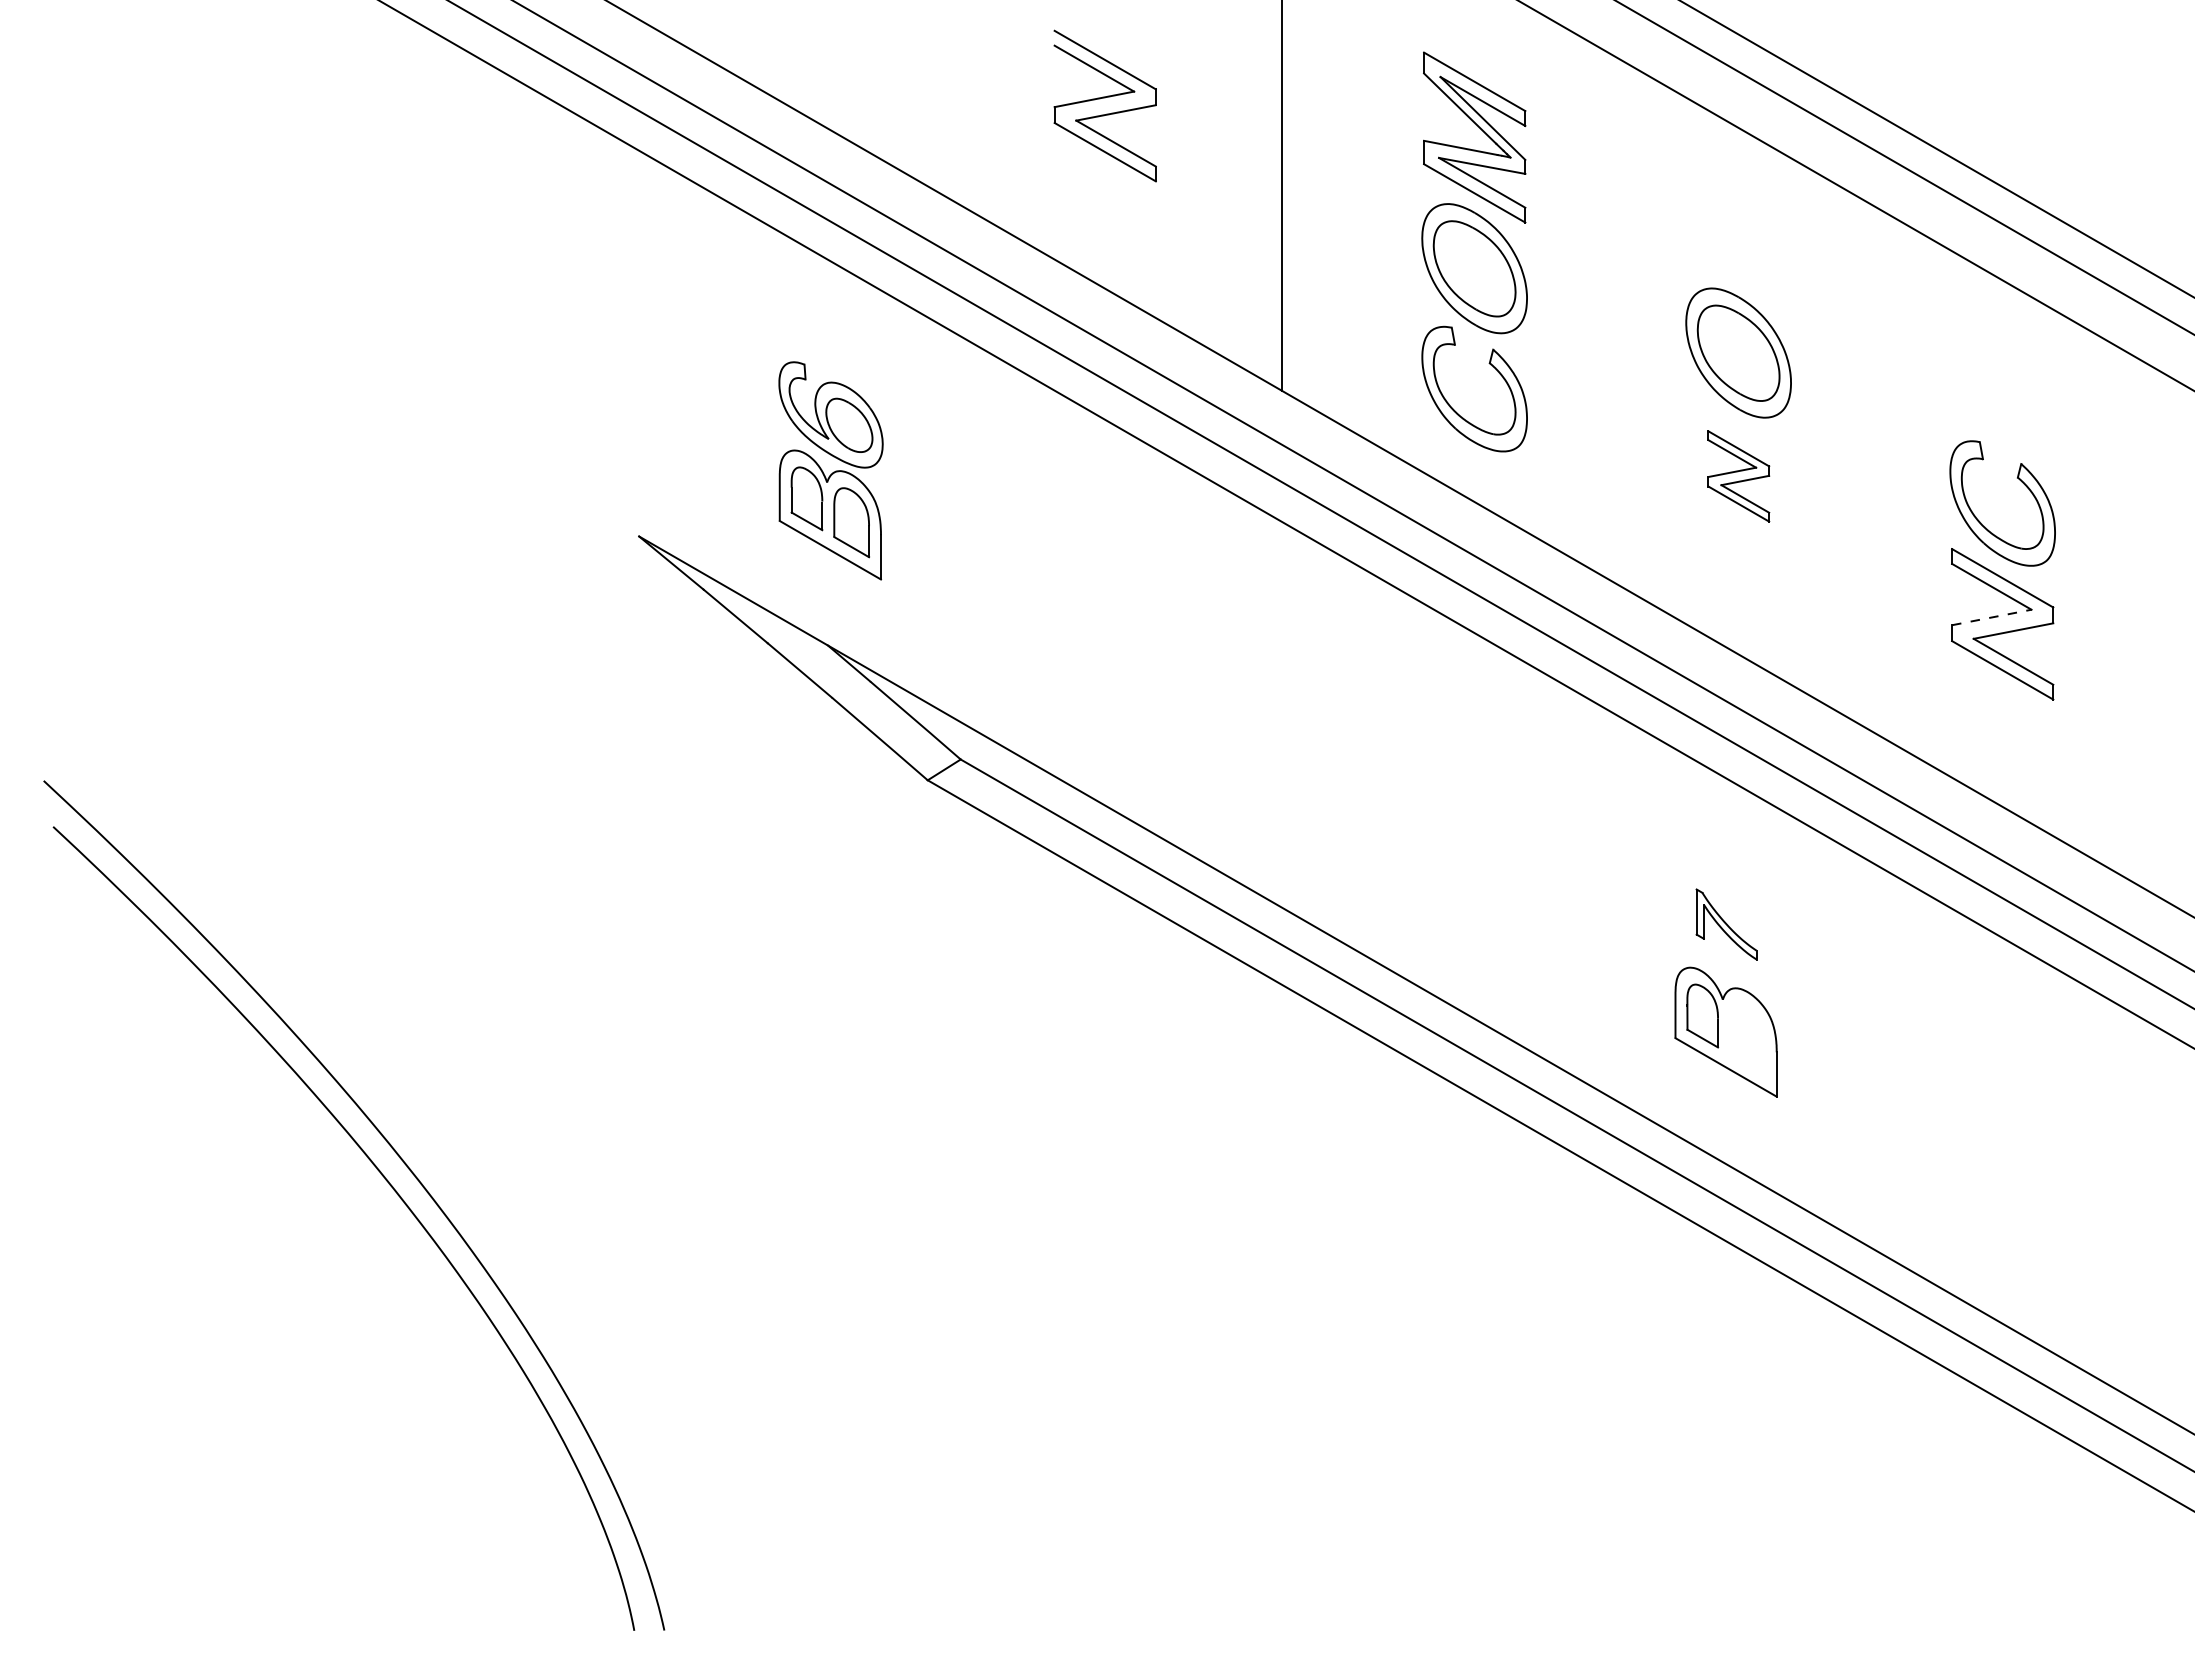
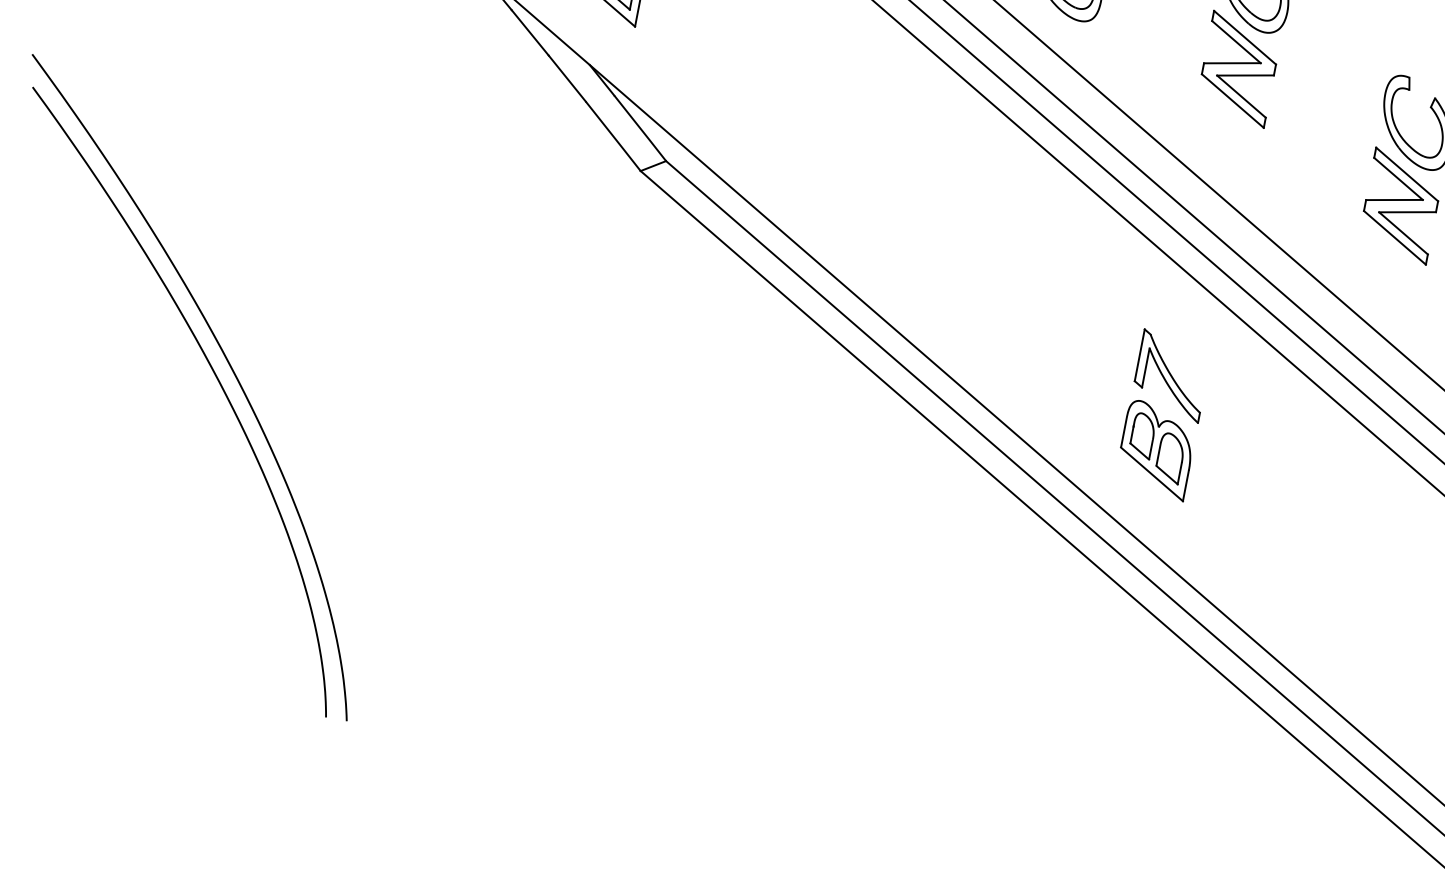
part: (1738, 476) -> (1238, 69), size x1.67
line: (1992, 617) -> (1394, 200), dashed -> solid
part: (1726, 924) -> (1171, 376), size x1.67
part: (1747, 1039) -> (1170, 458), added

